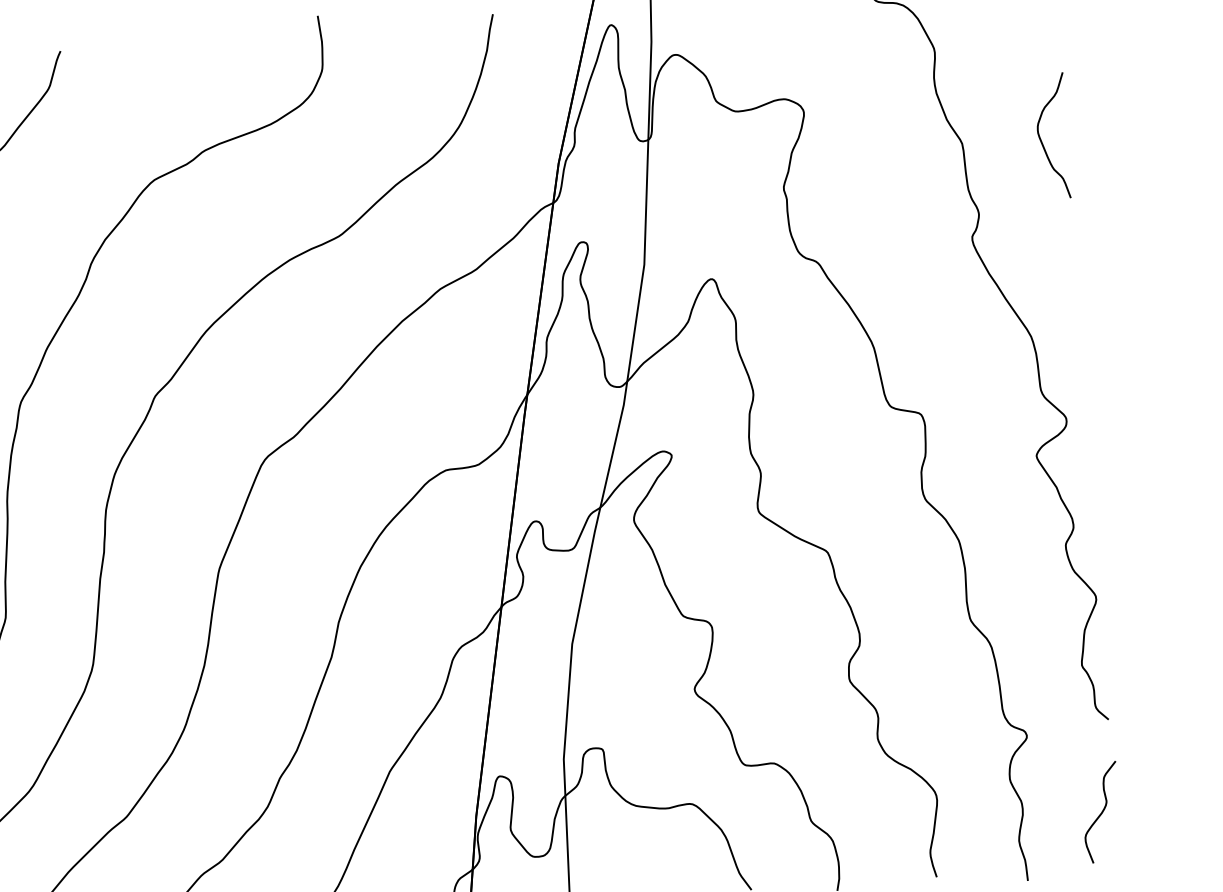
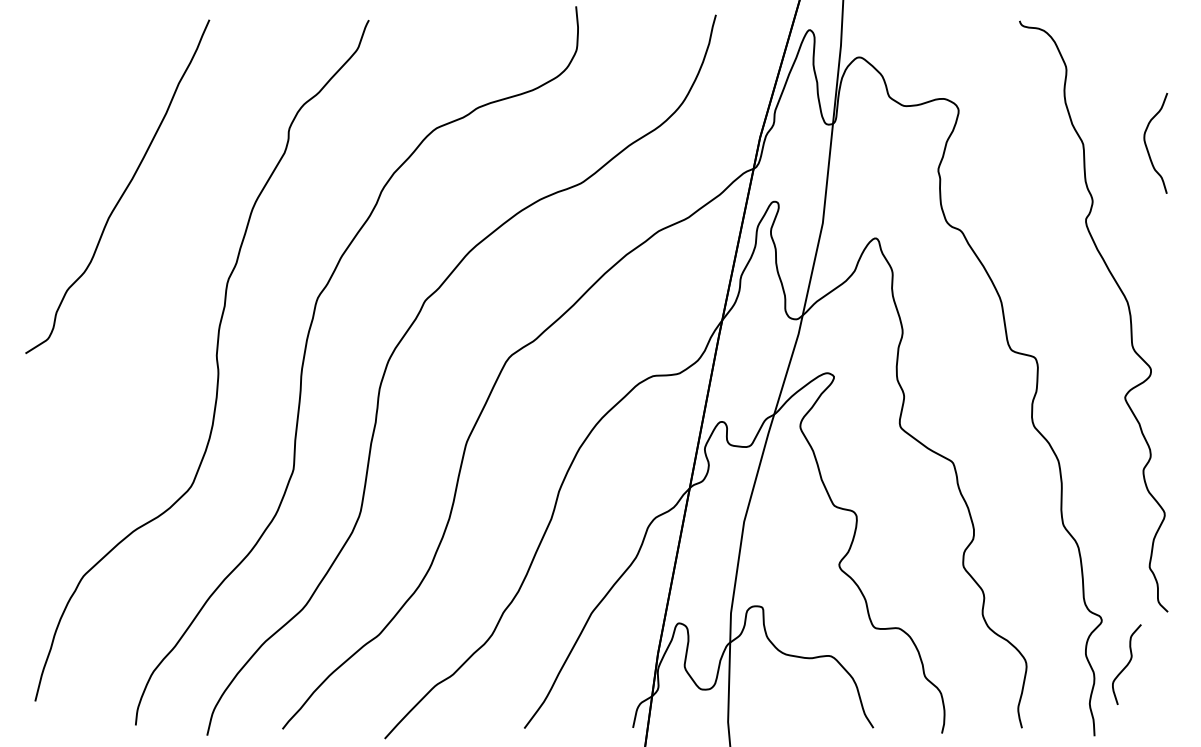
curve: (1100, 812) -> (1126, 664), moved

